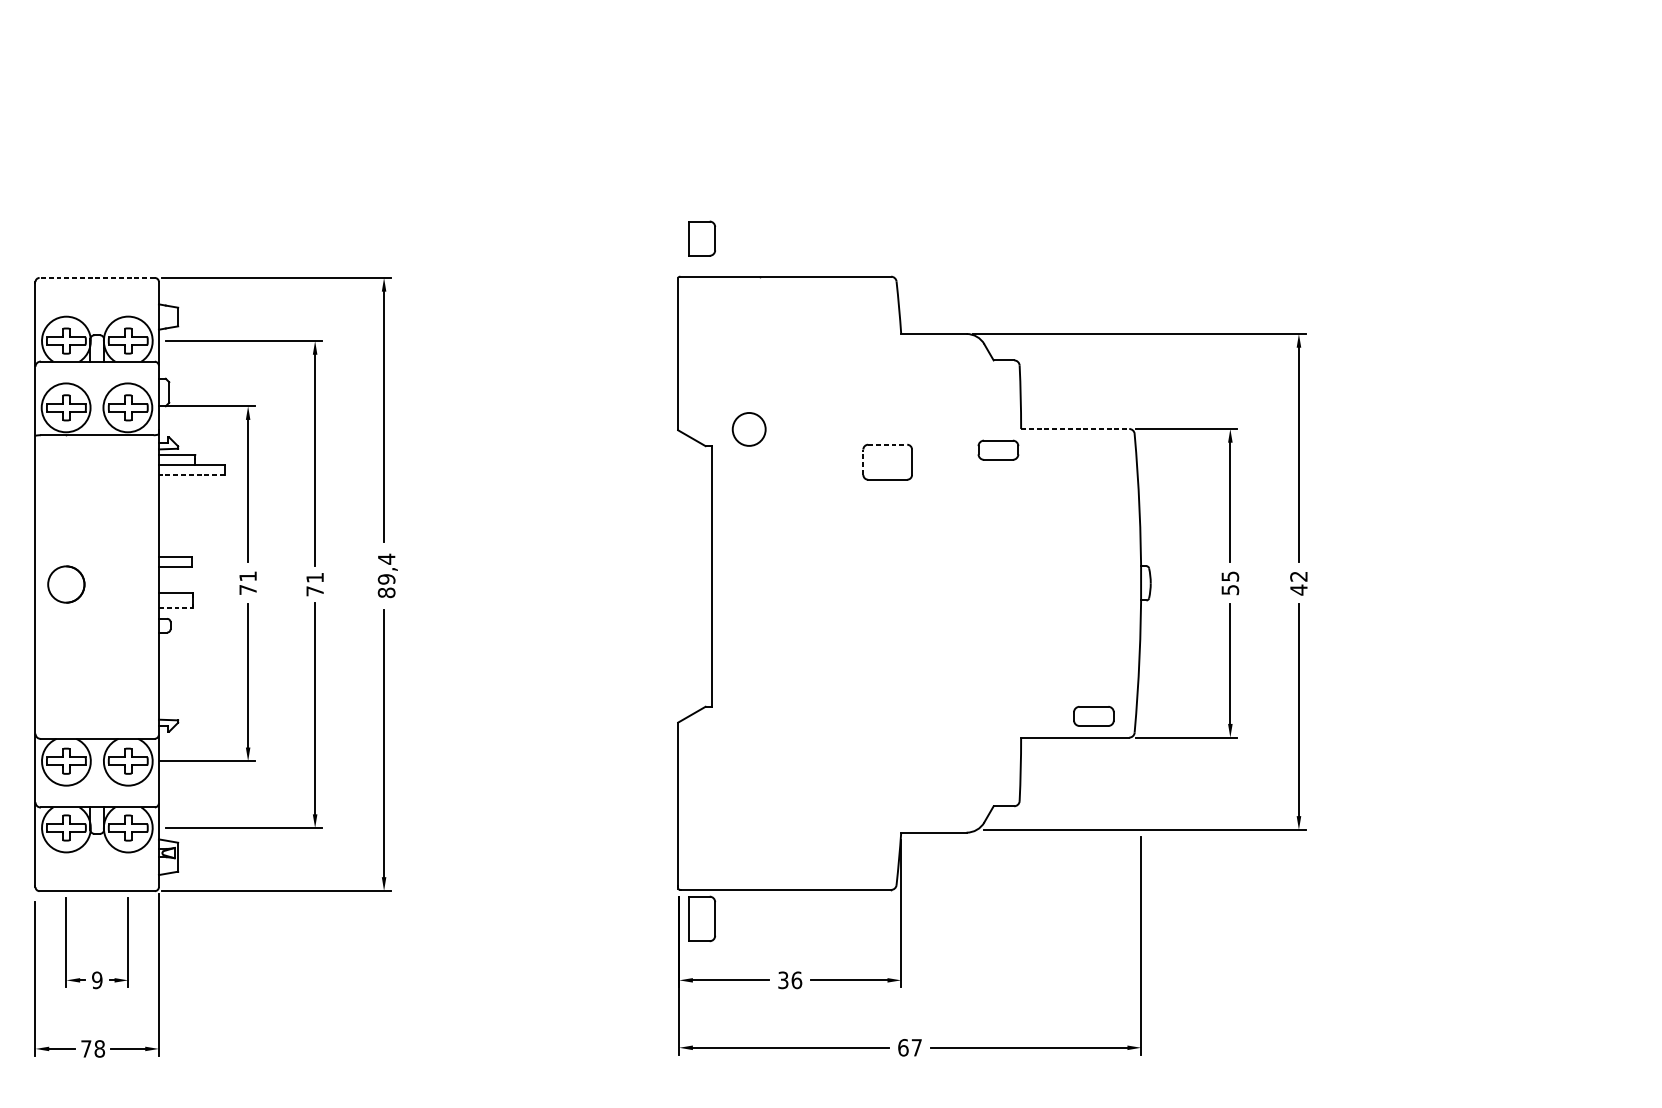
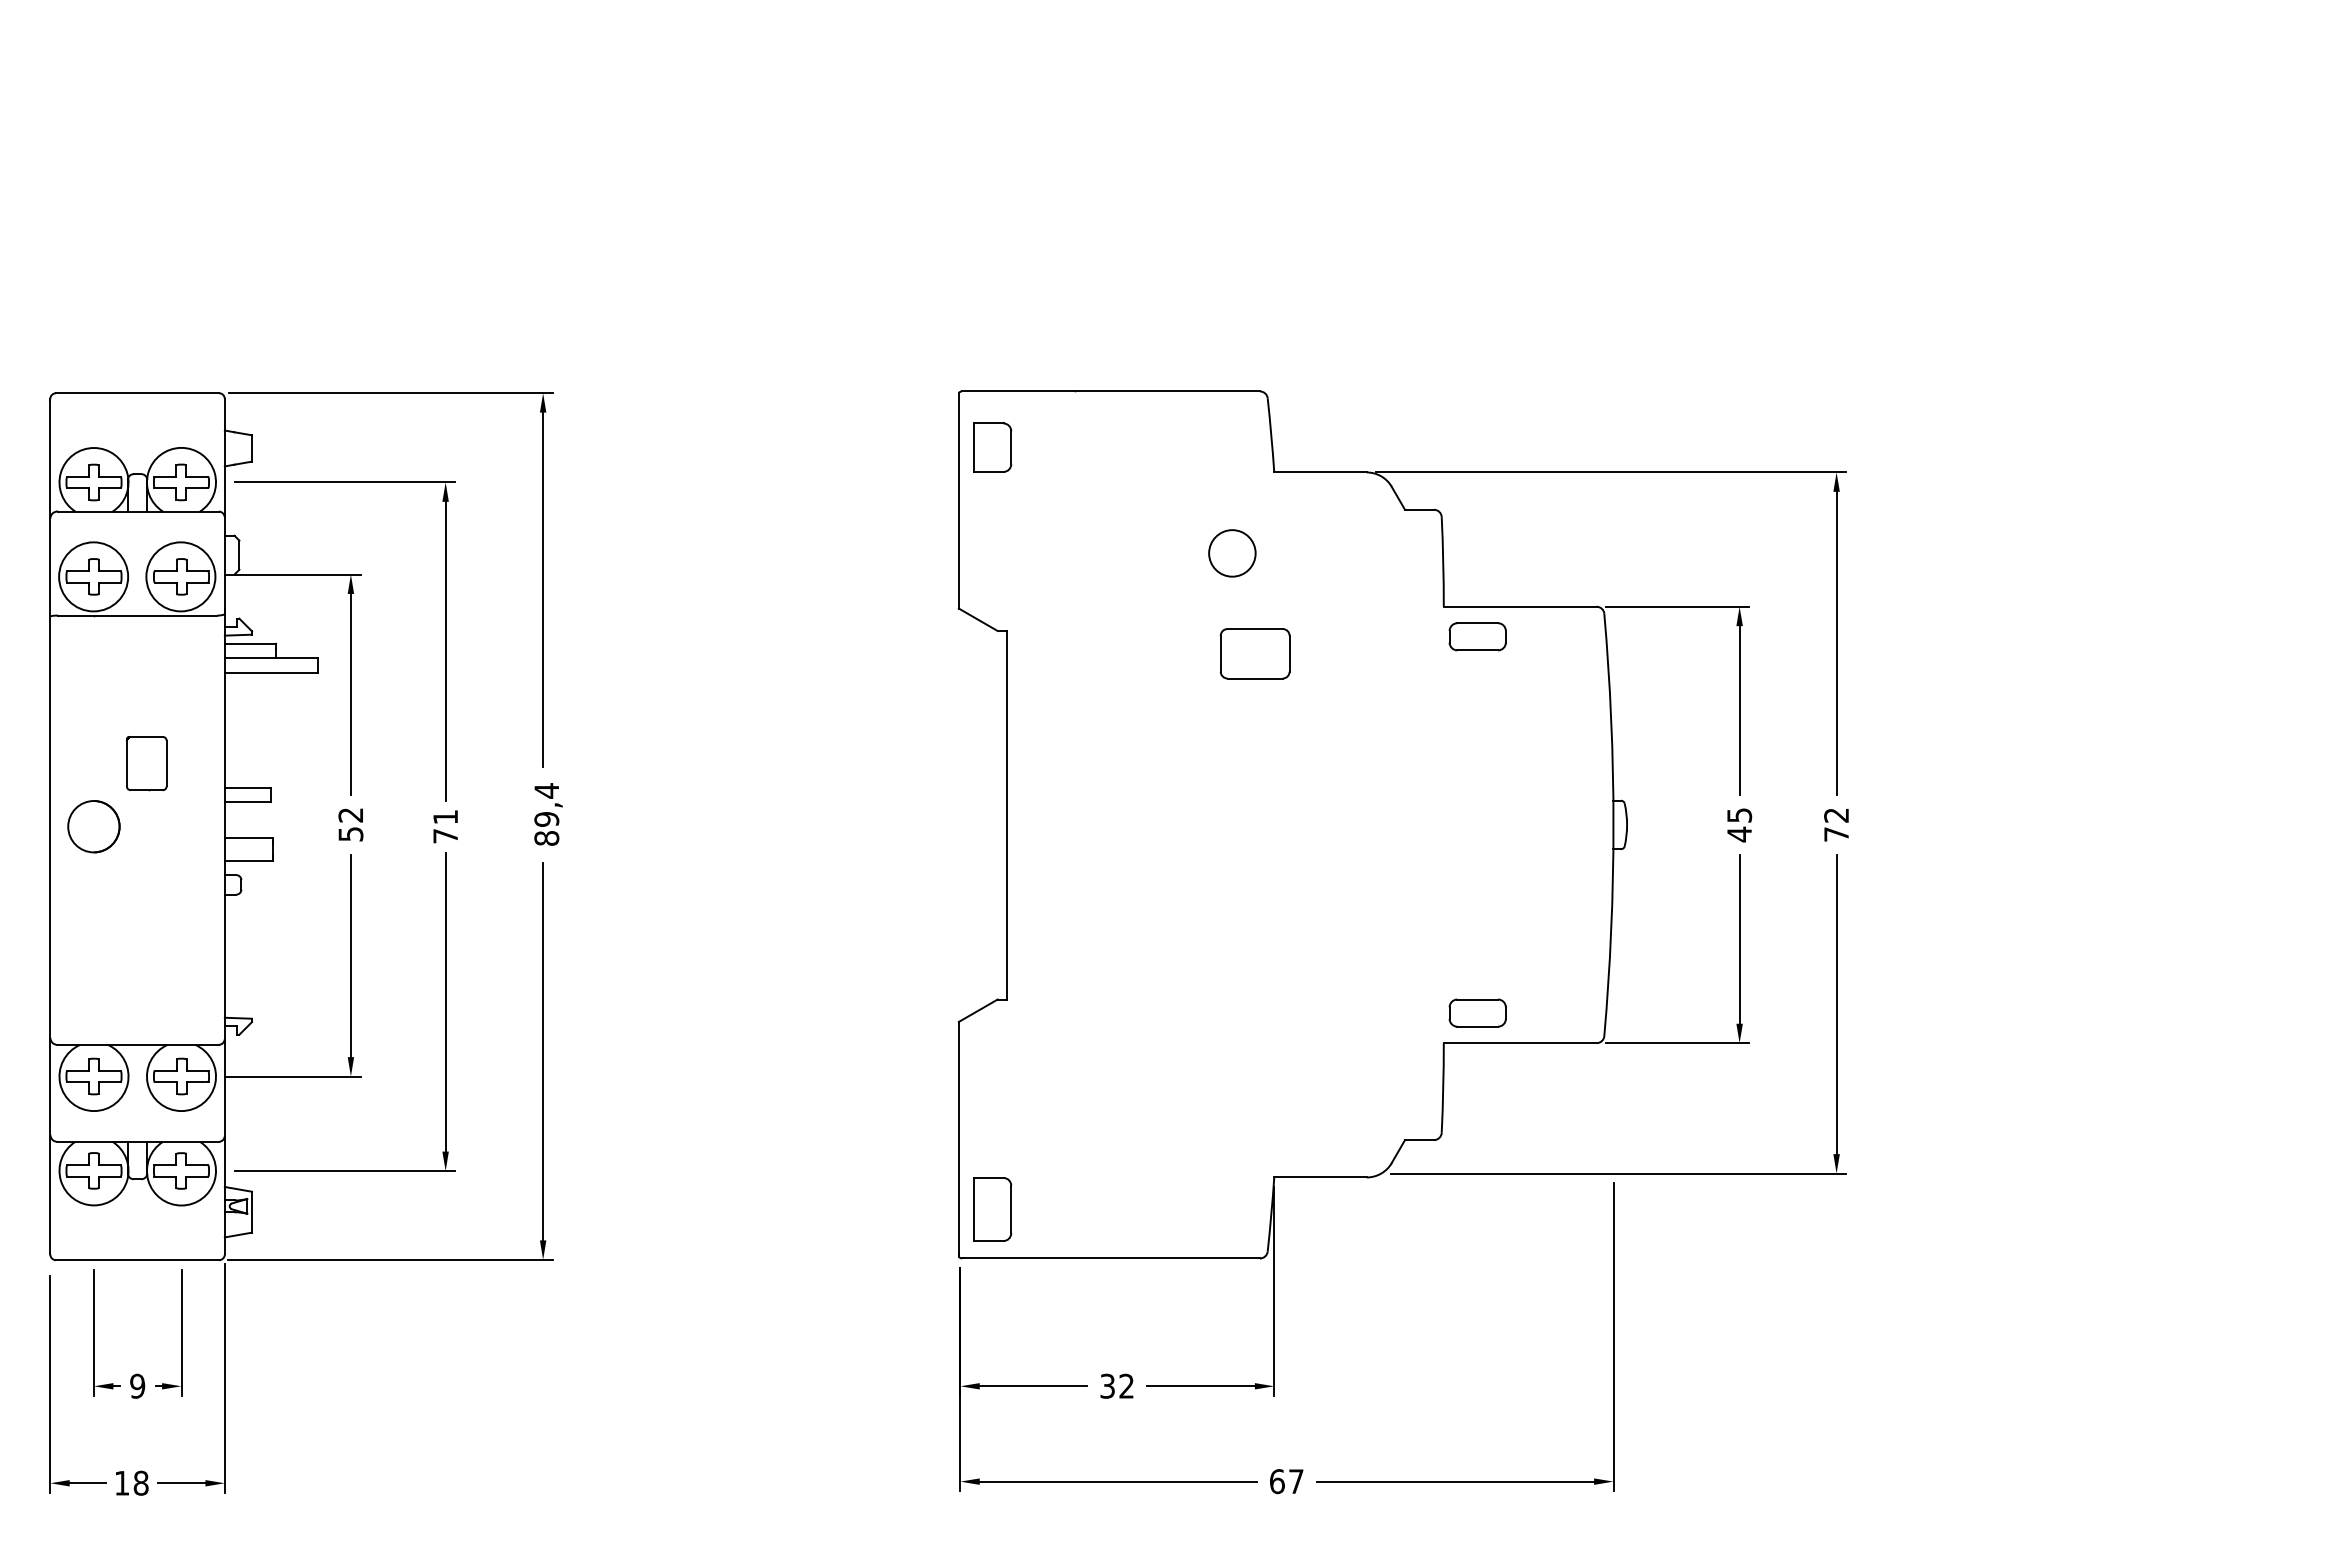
part: (701, 238) -> (992, 447), moved
line: (97, 278) -> (137, 393), dashed -> solid
line: (1075, 428) -> (1520, 606), dashed -> solid
circle: (749, 429) -> (1232, 553), moved
line: (887, 445) -> (1255, 629), dashed -> solid
part: (998, 450) -> (1477, 636), moved
line: (863, 462) -> (1220, 653), dashed -> solid
line: (191, 475) -> (271, 672), dashed -> solid
part: (103, 539) -> (146, 763), added
text: (247, 582) -> (350, 824), 71 -> 52
text: (1230, 590) -> (1739, 834), 55 -> 45
text: (1298, 590) -> (1836, 834), 42 -> 72
line: (176, 608) -> (249, 860), dashed -> solid
part: (1093, 715) -> (1477, 1012), moved
part: (701, 918) -> (992, 1209), moved
text: (796, 979) -> (1126, 1385), 36 -> 32
text: (86, 1049) -> (122, 1483), 78 -> 18

